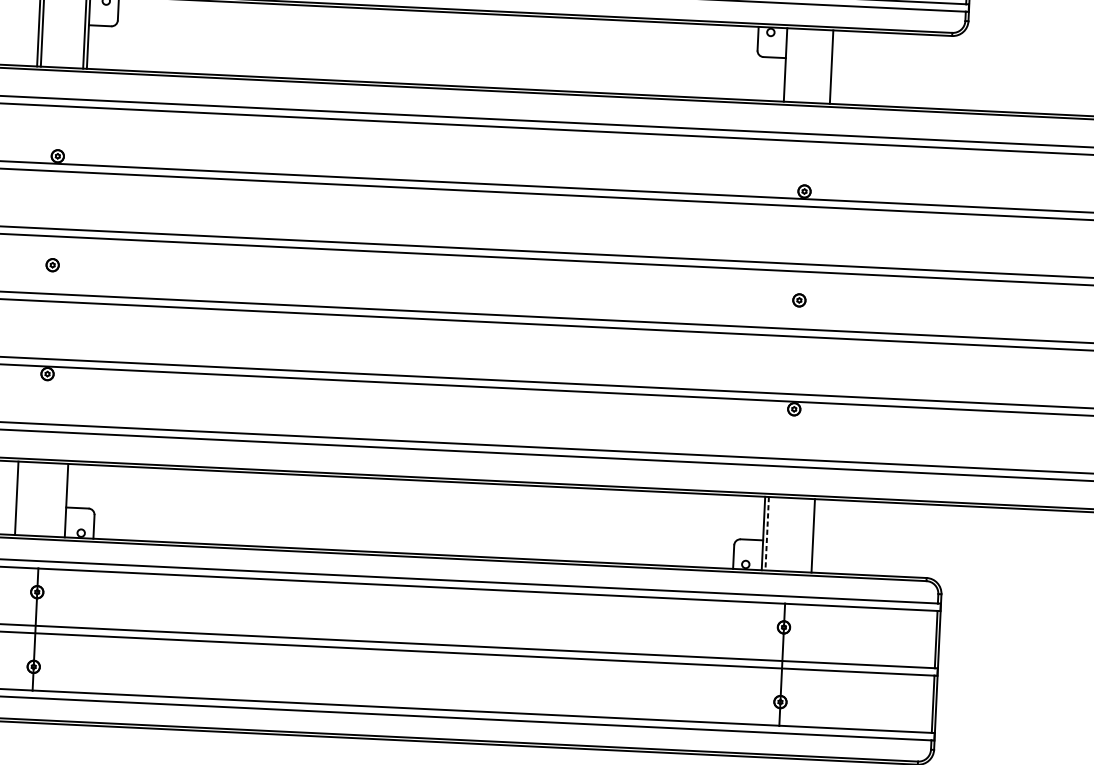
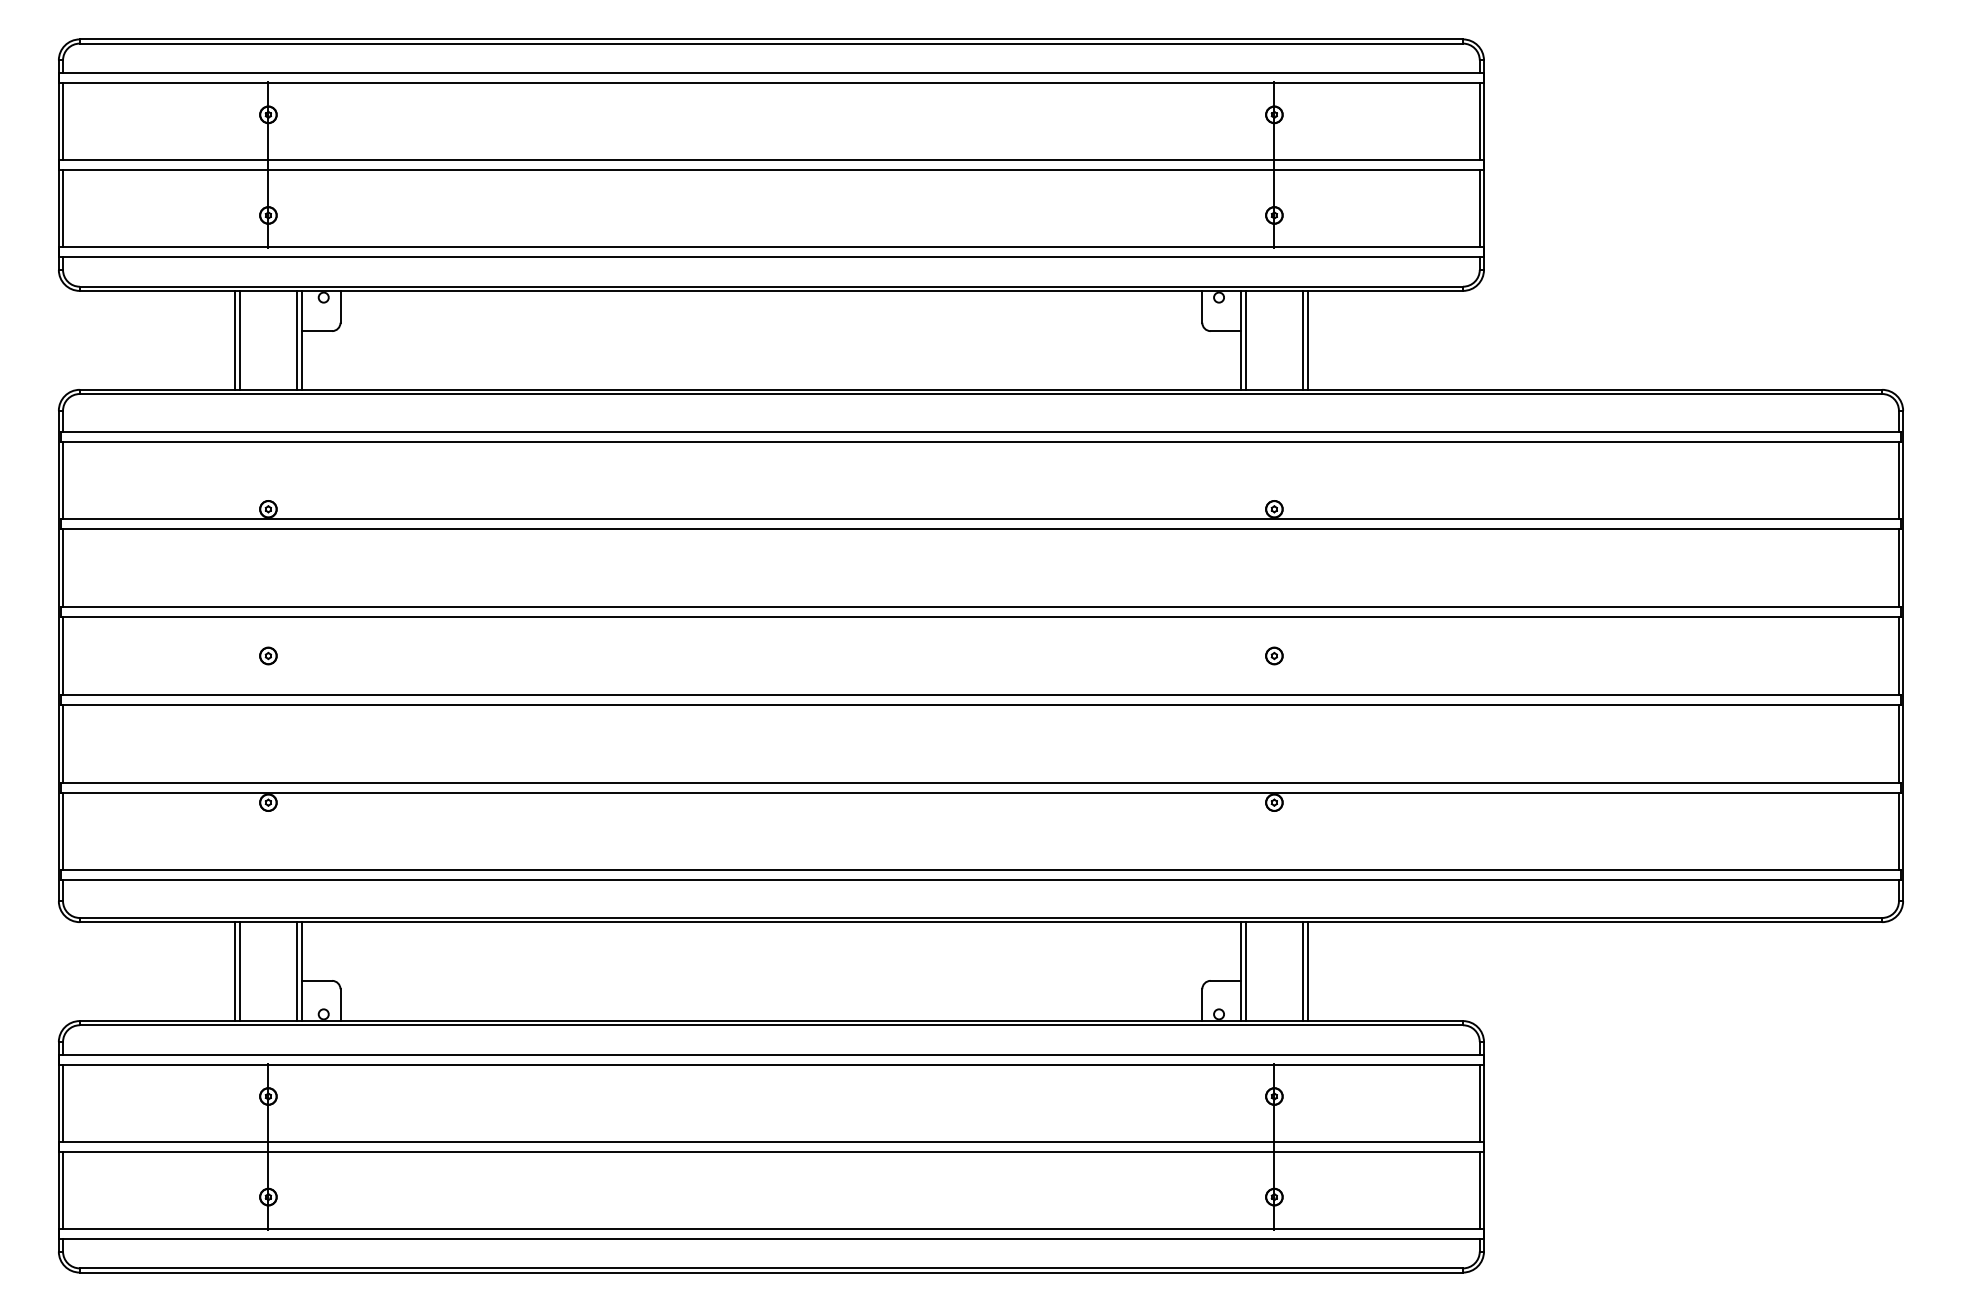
line: (789, 64) -> (1245, 339), added
line: (835, 66) -> (1307, 339), added
line: (20, 498) -> (239, 971), added
line: (62, 500) -> (296, 971), added
line: (766, 534) -> (1245, 972), dashed -> solid
line: (809, 535) -> (1302, 971), added

